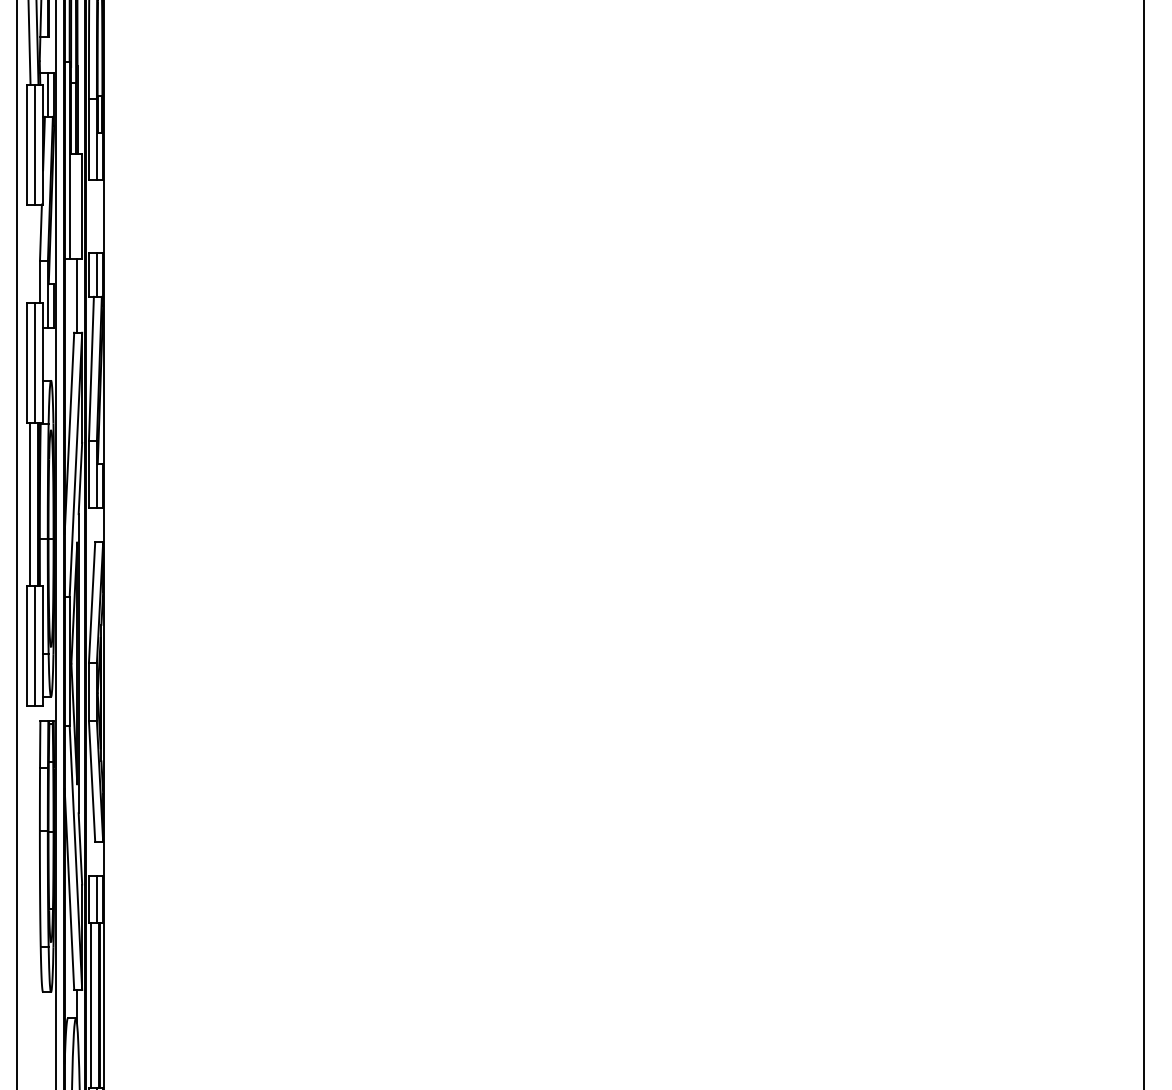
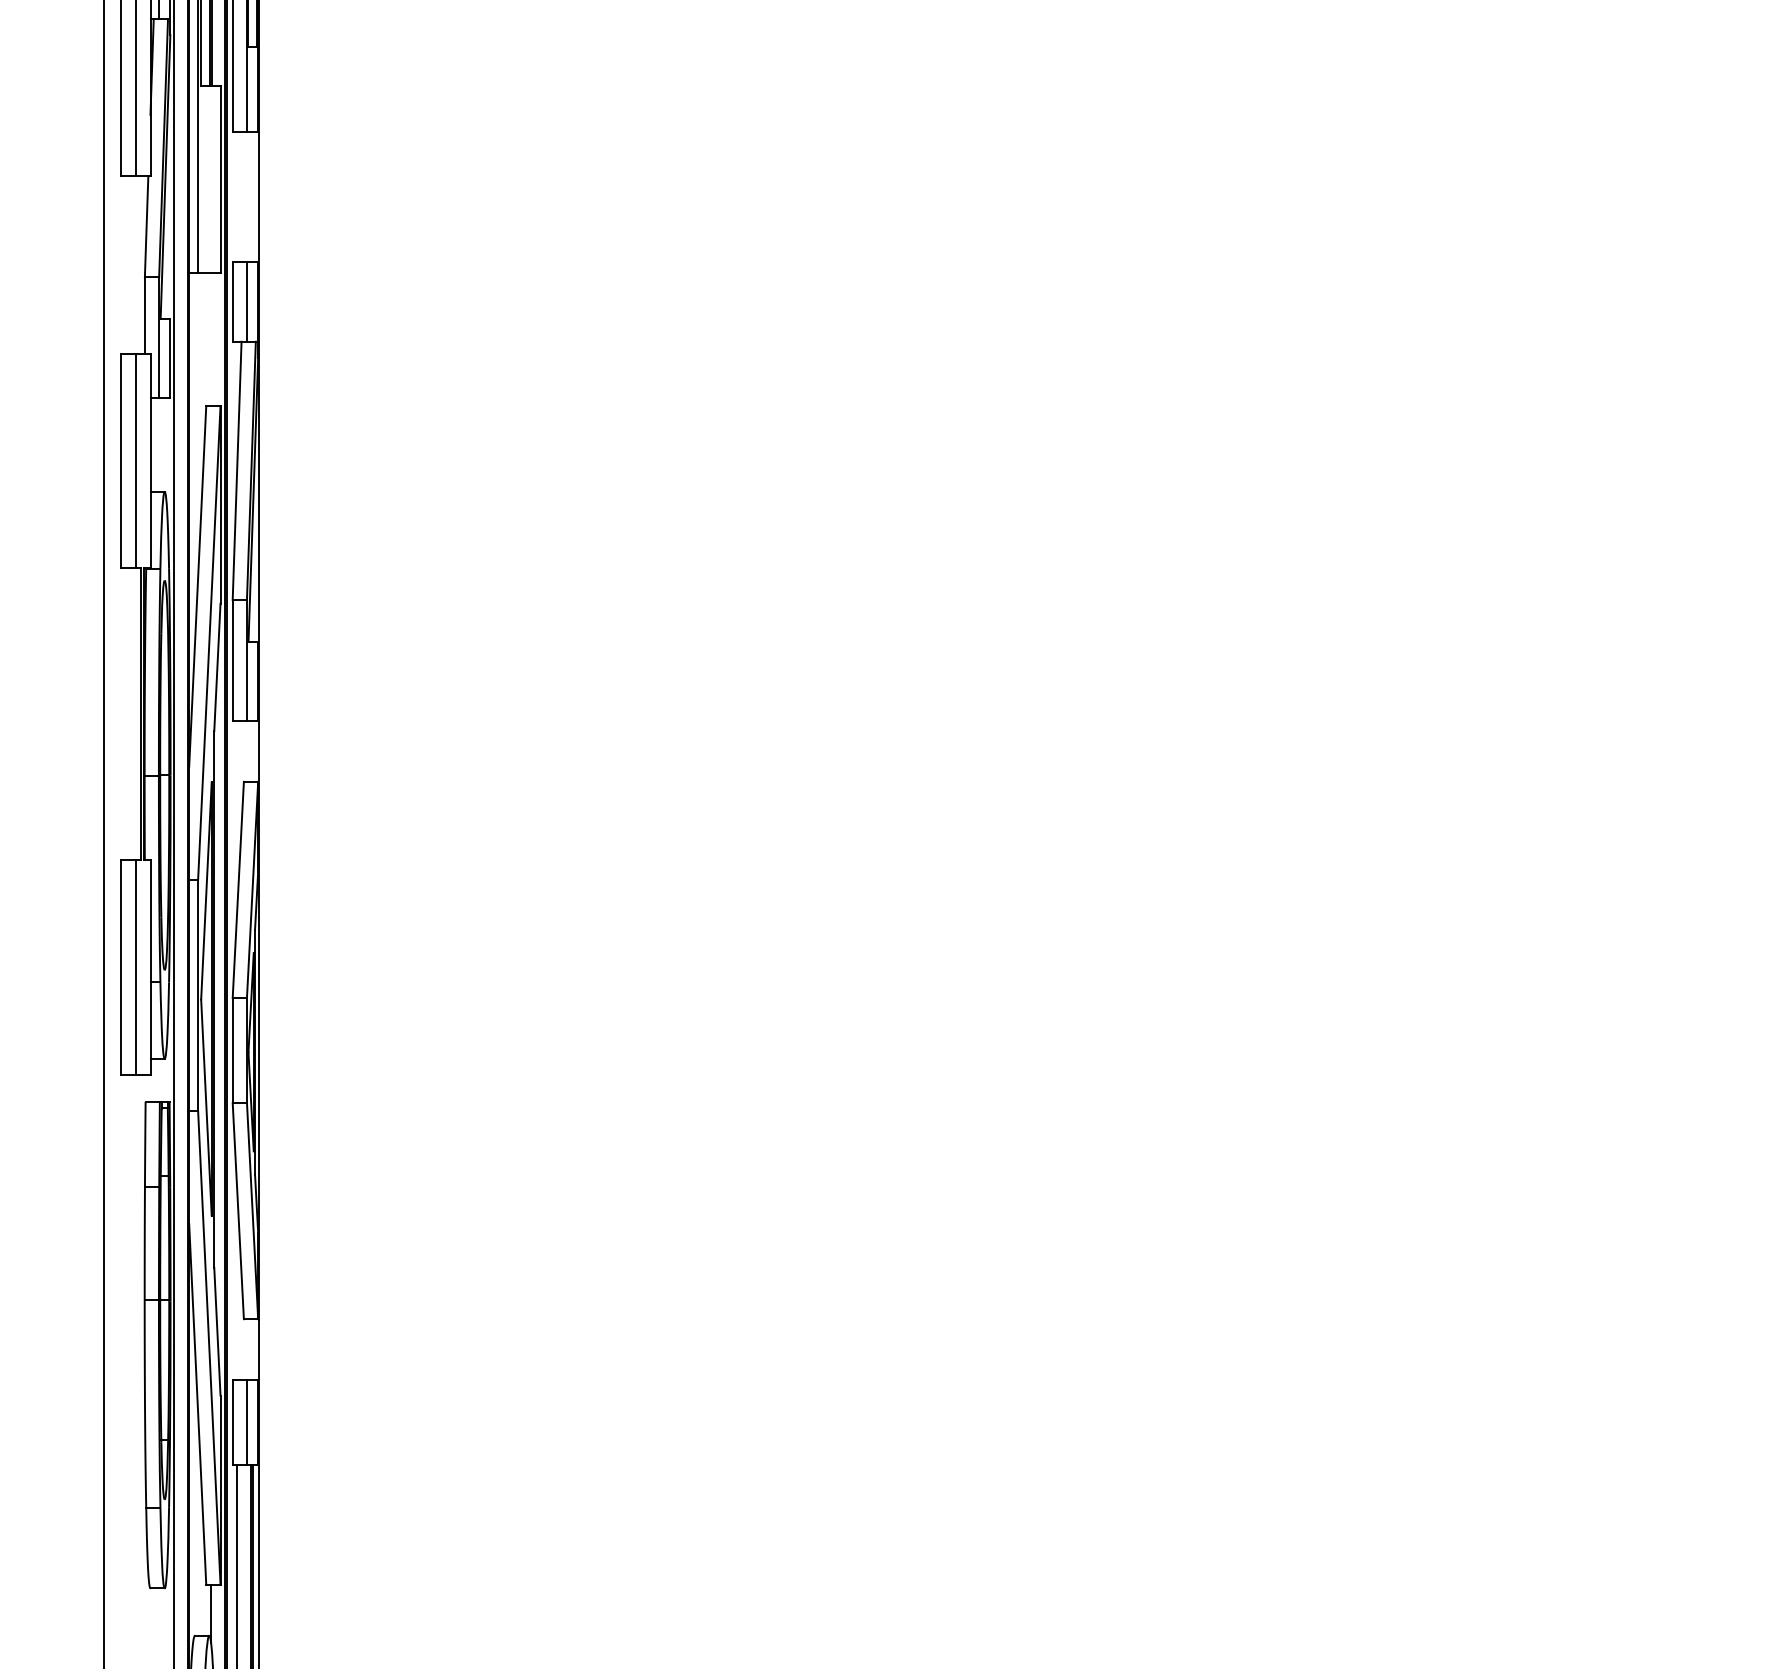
line: (76, 295) -> (210, 339), removed
line: (29, 504) -> (126, 714), removed

